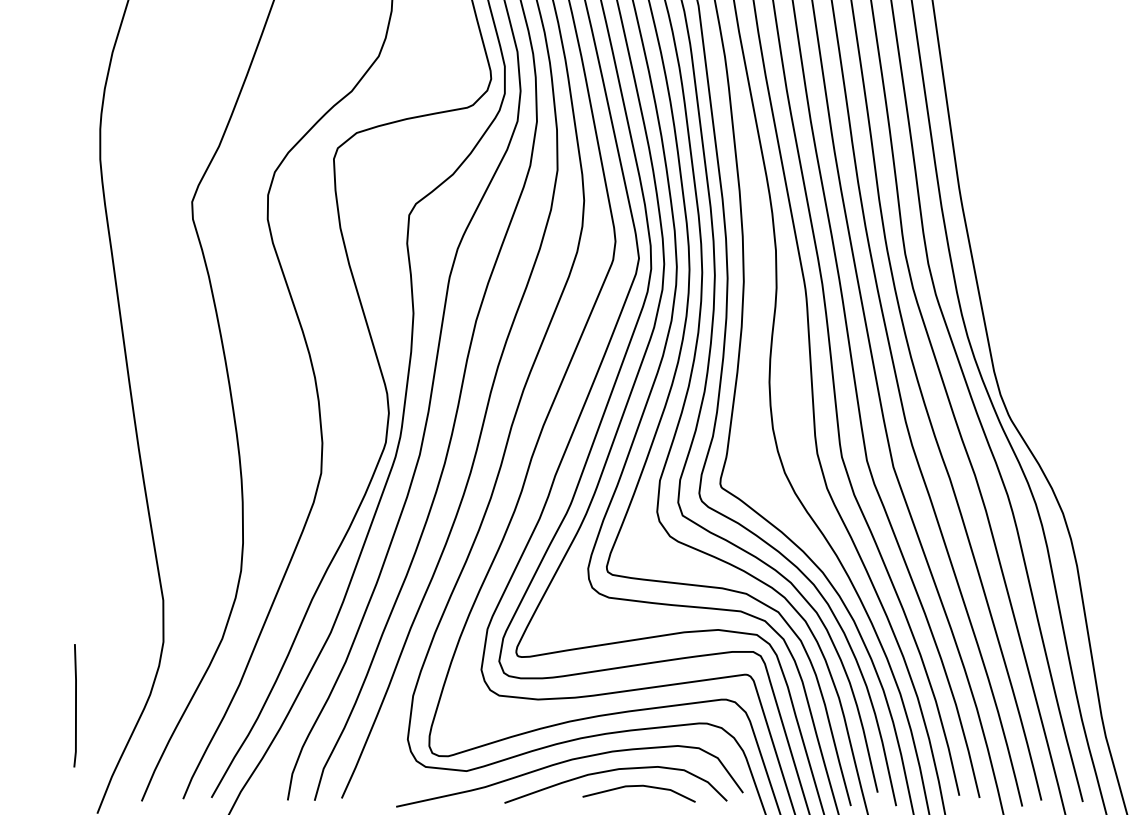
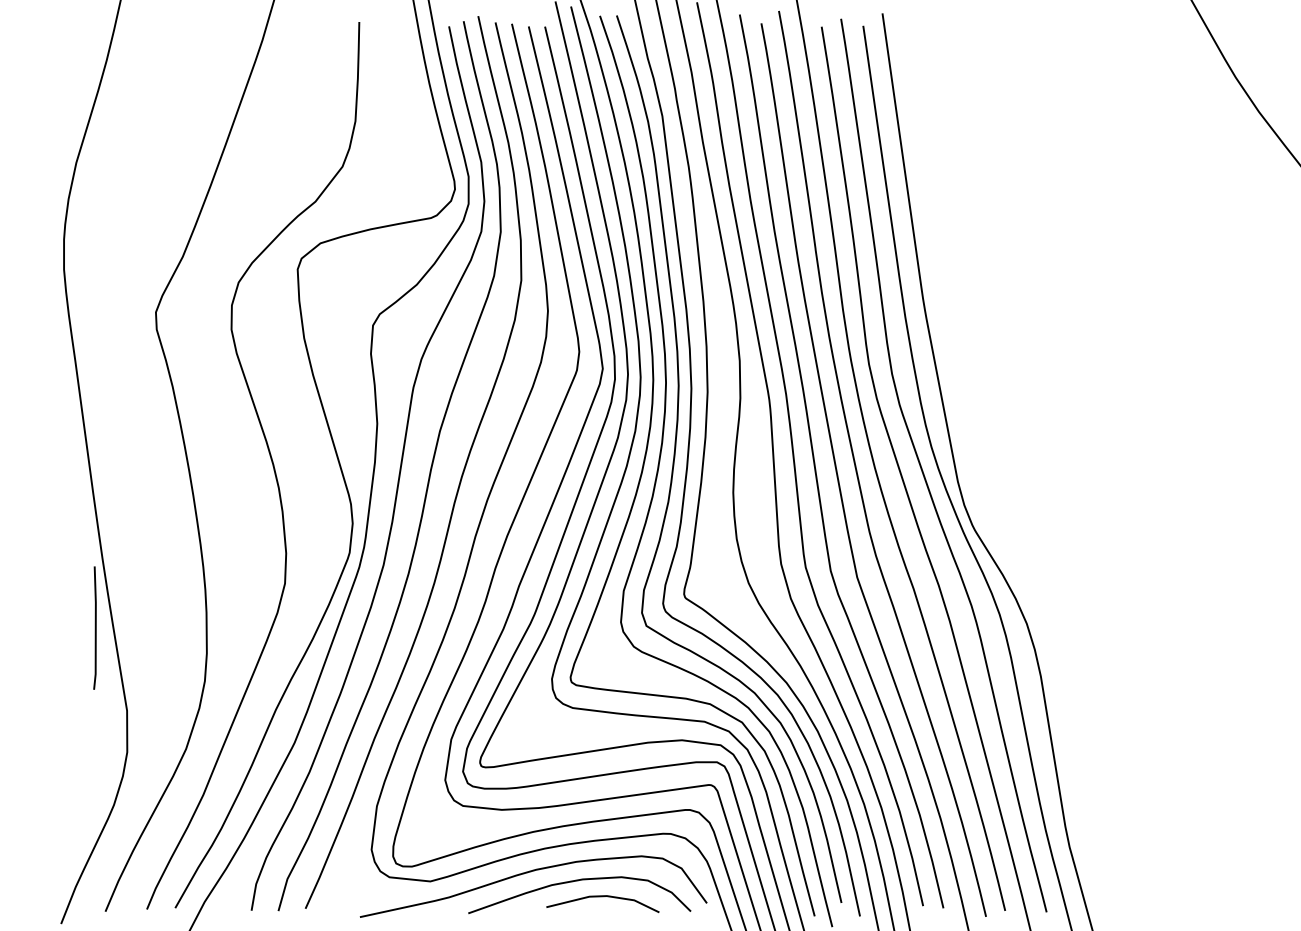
line: (74, 705) -> (94, 627), moved

